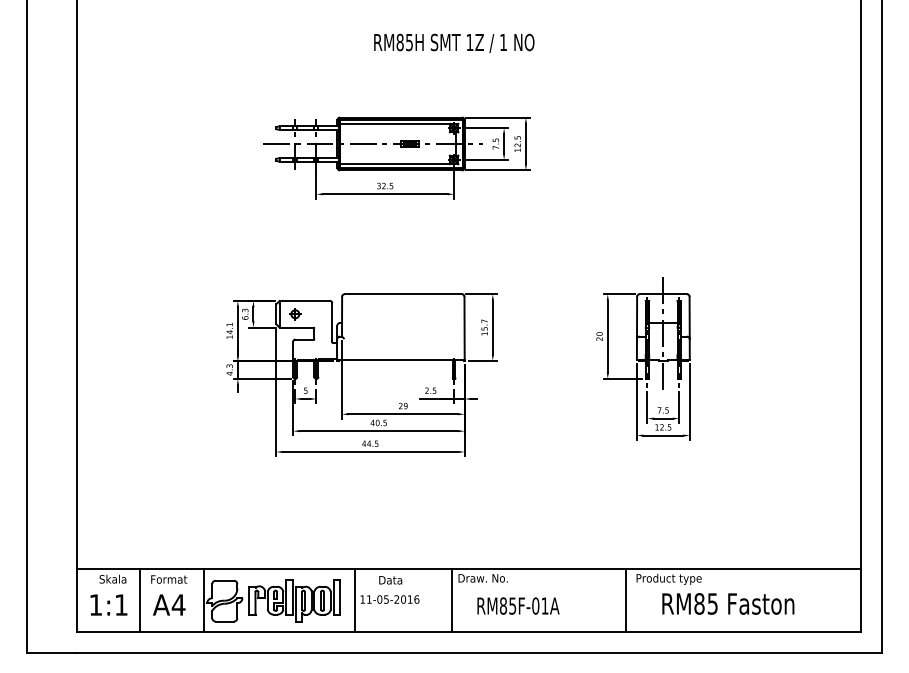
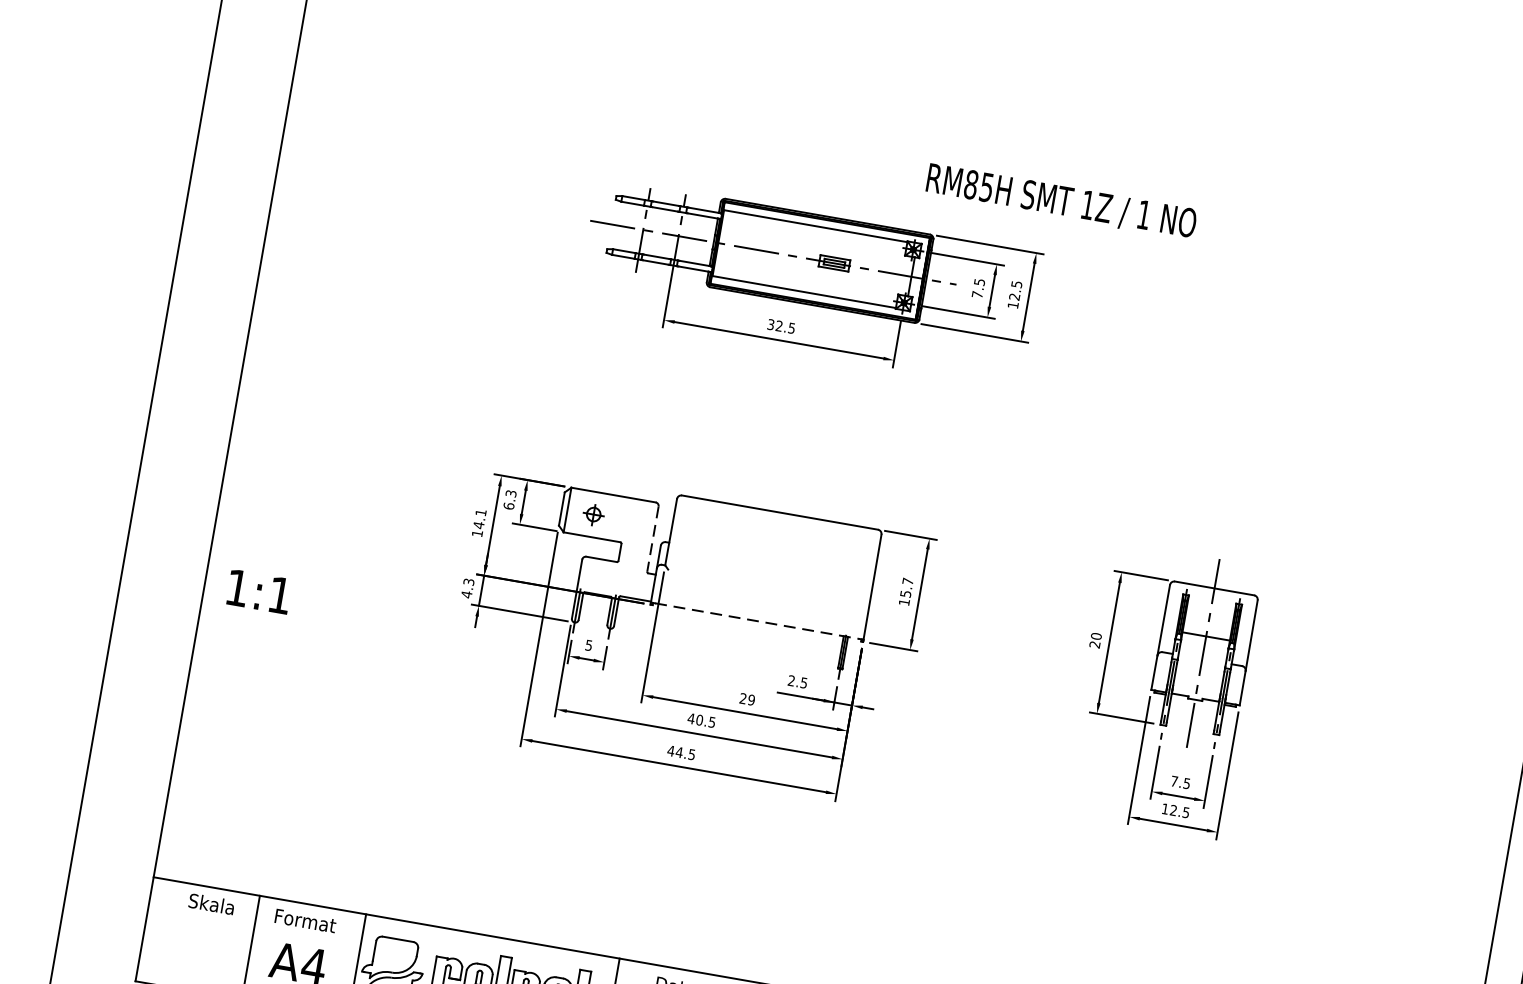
text: (454, 42) -> (1062, 200), moved
line: (332, 323) -> (653, 540), solid -> dashed
line: (401, 359) -> (757, 621), solid -> dashed
text: (108, 604) -> (258, 590), moved

